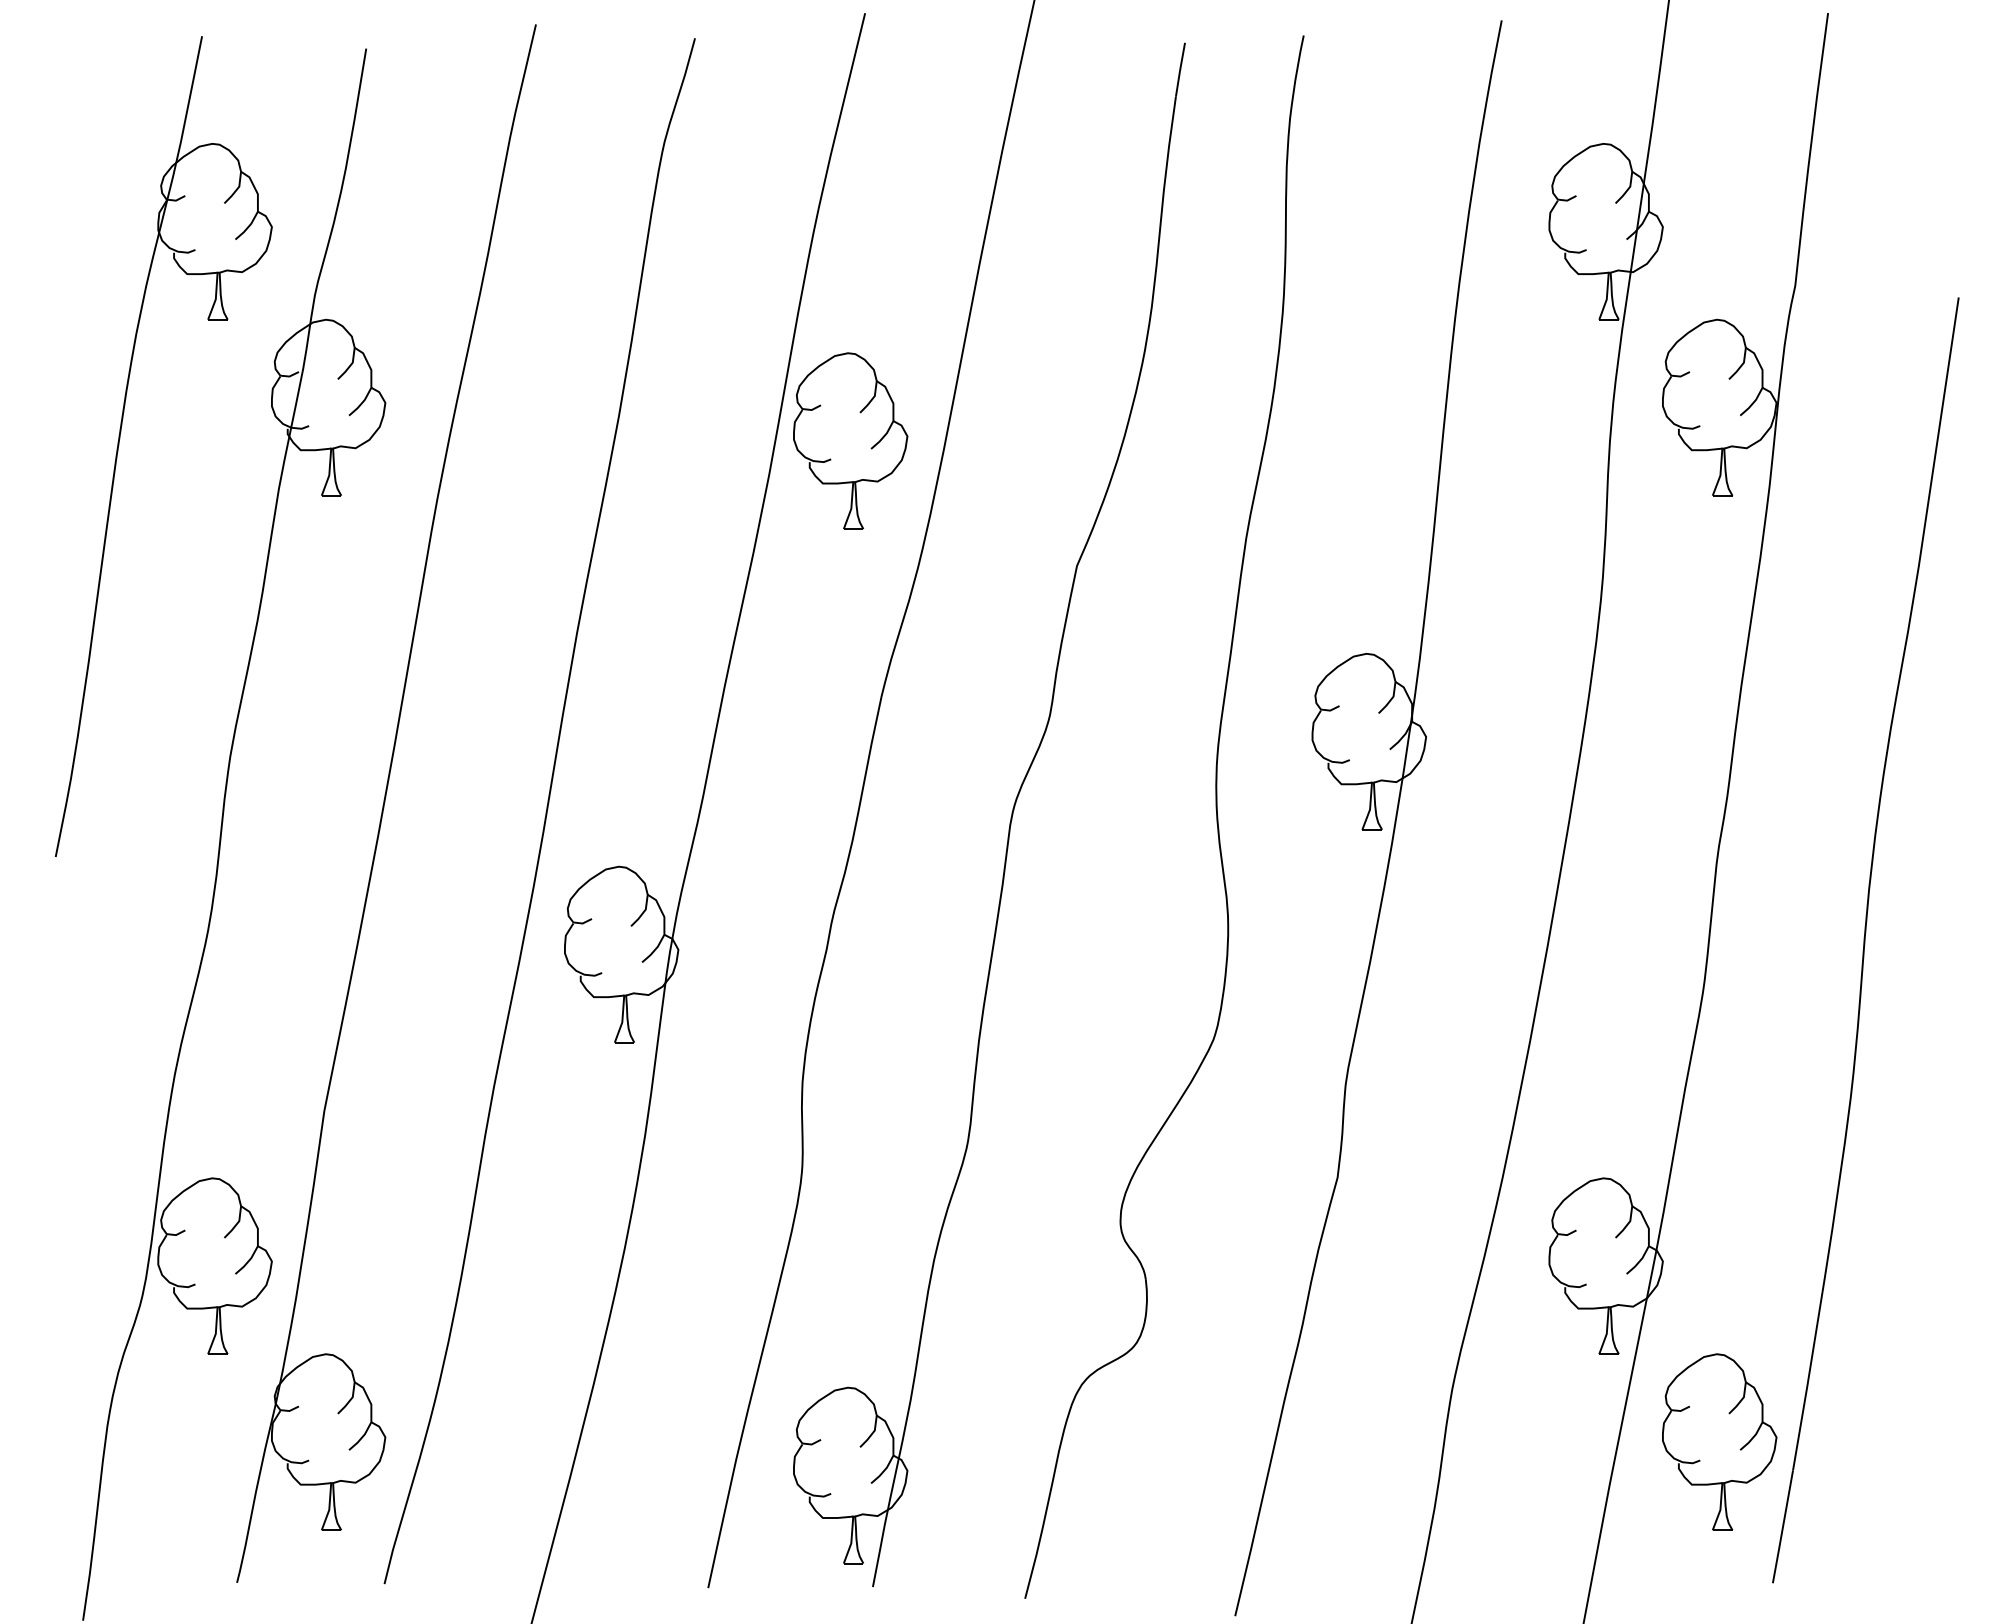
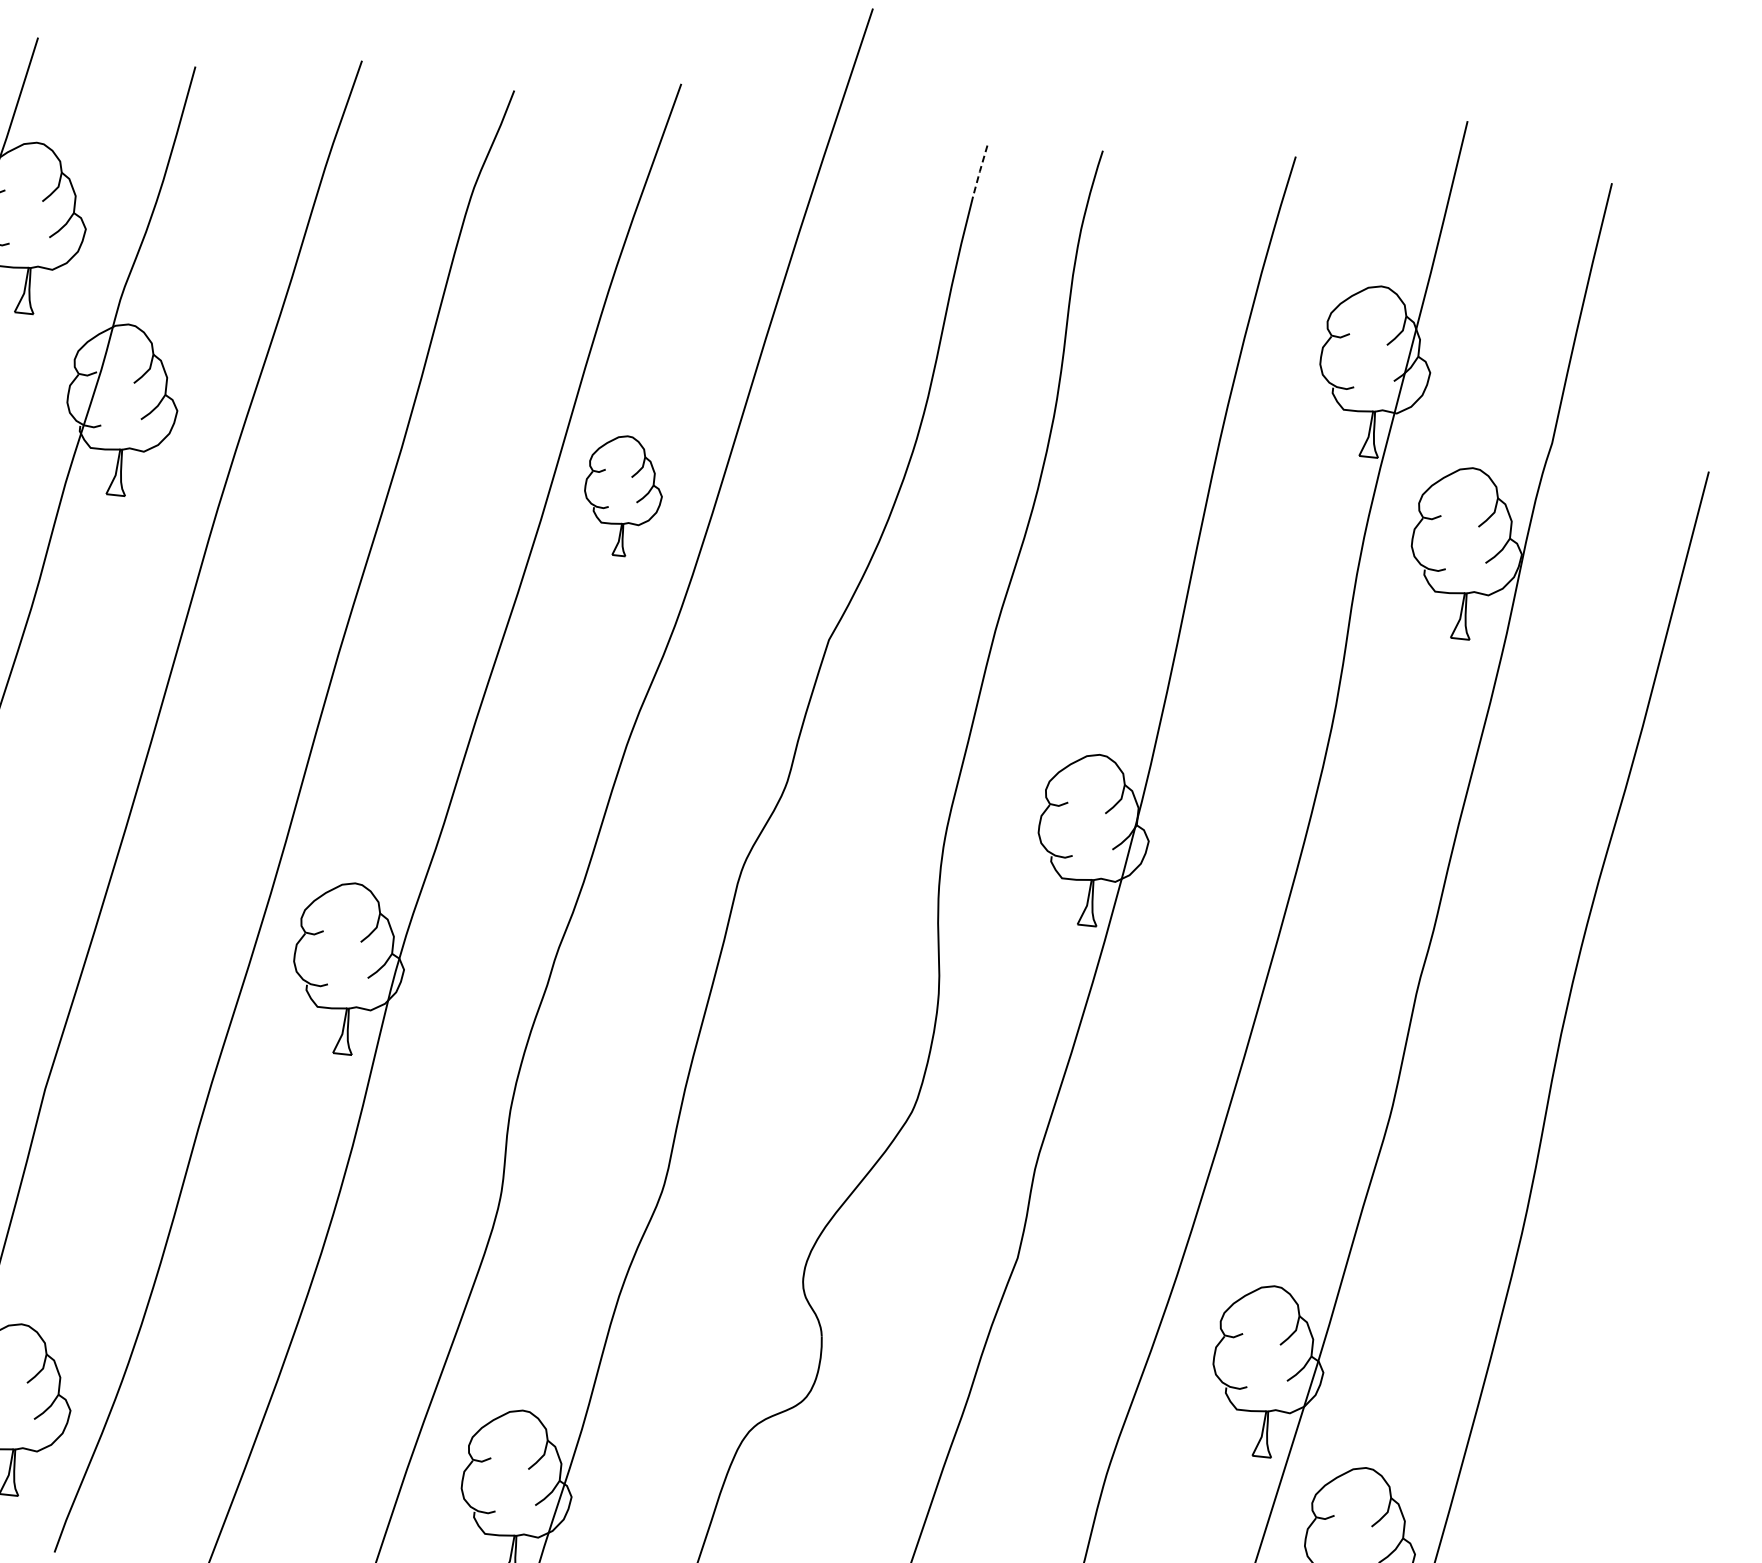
line: (1180, 70) -> (980, 171), solid -> dashed
part: (850, 440) -> (623, 495), size x0.7

